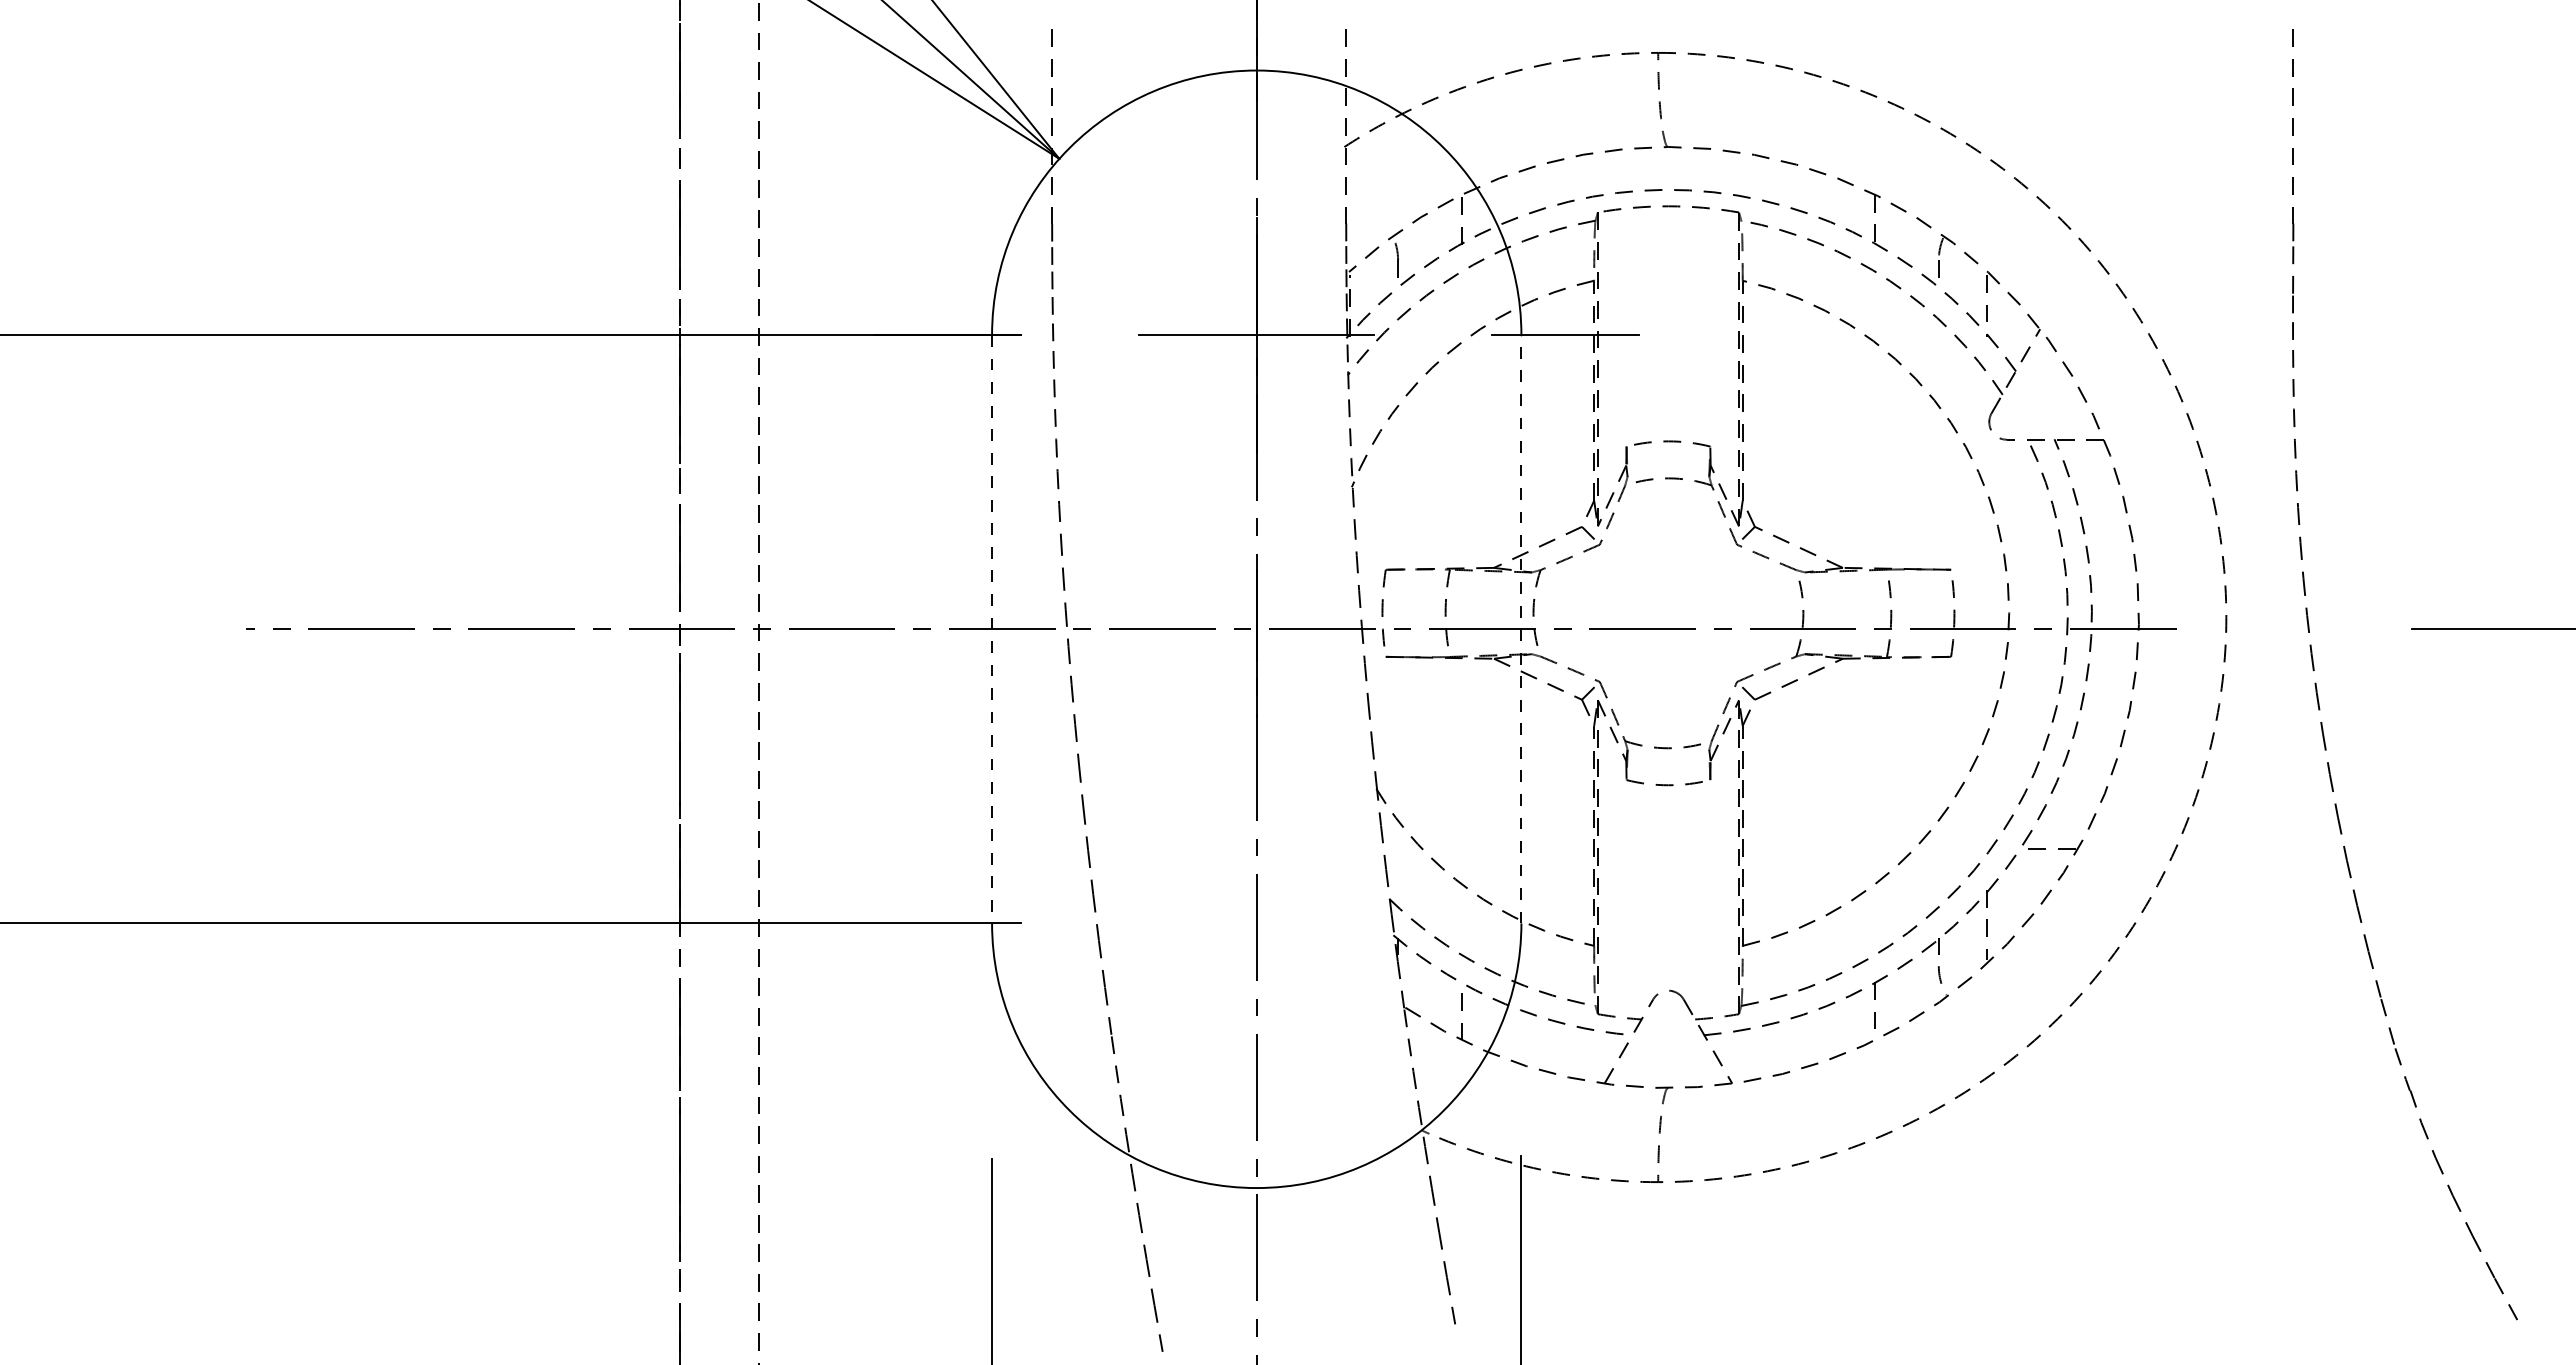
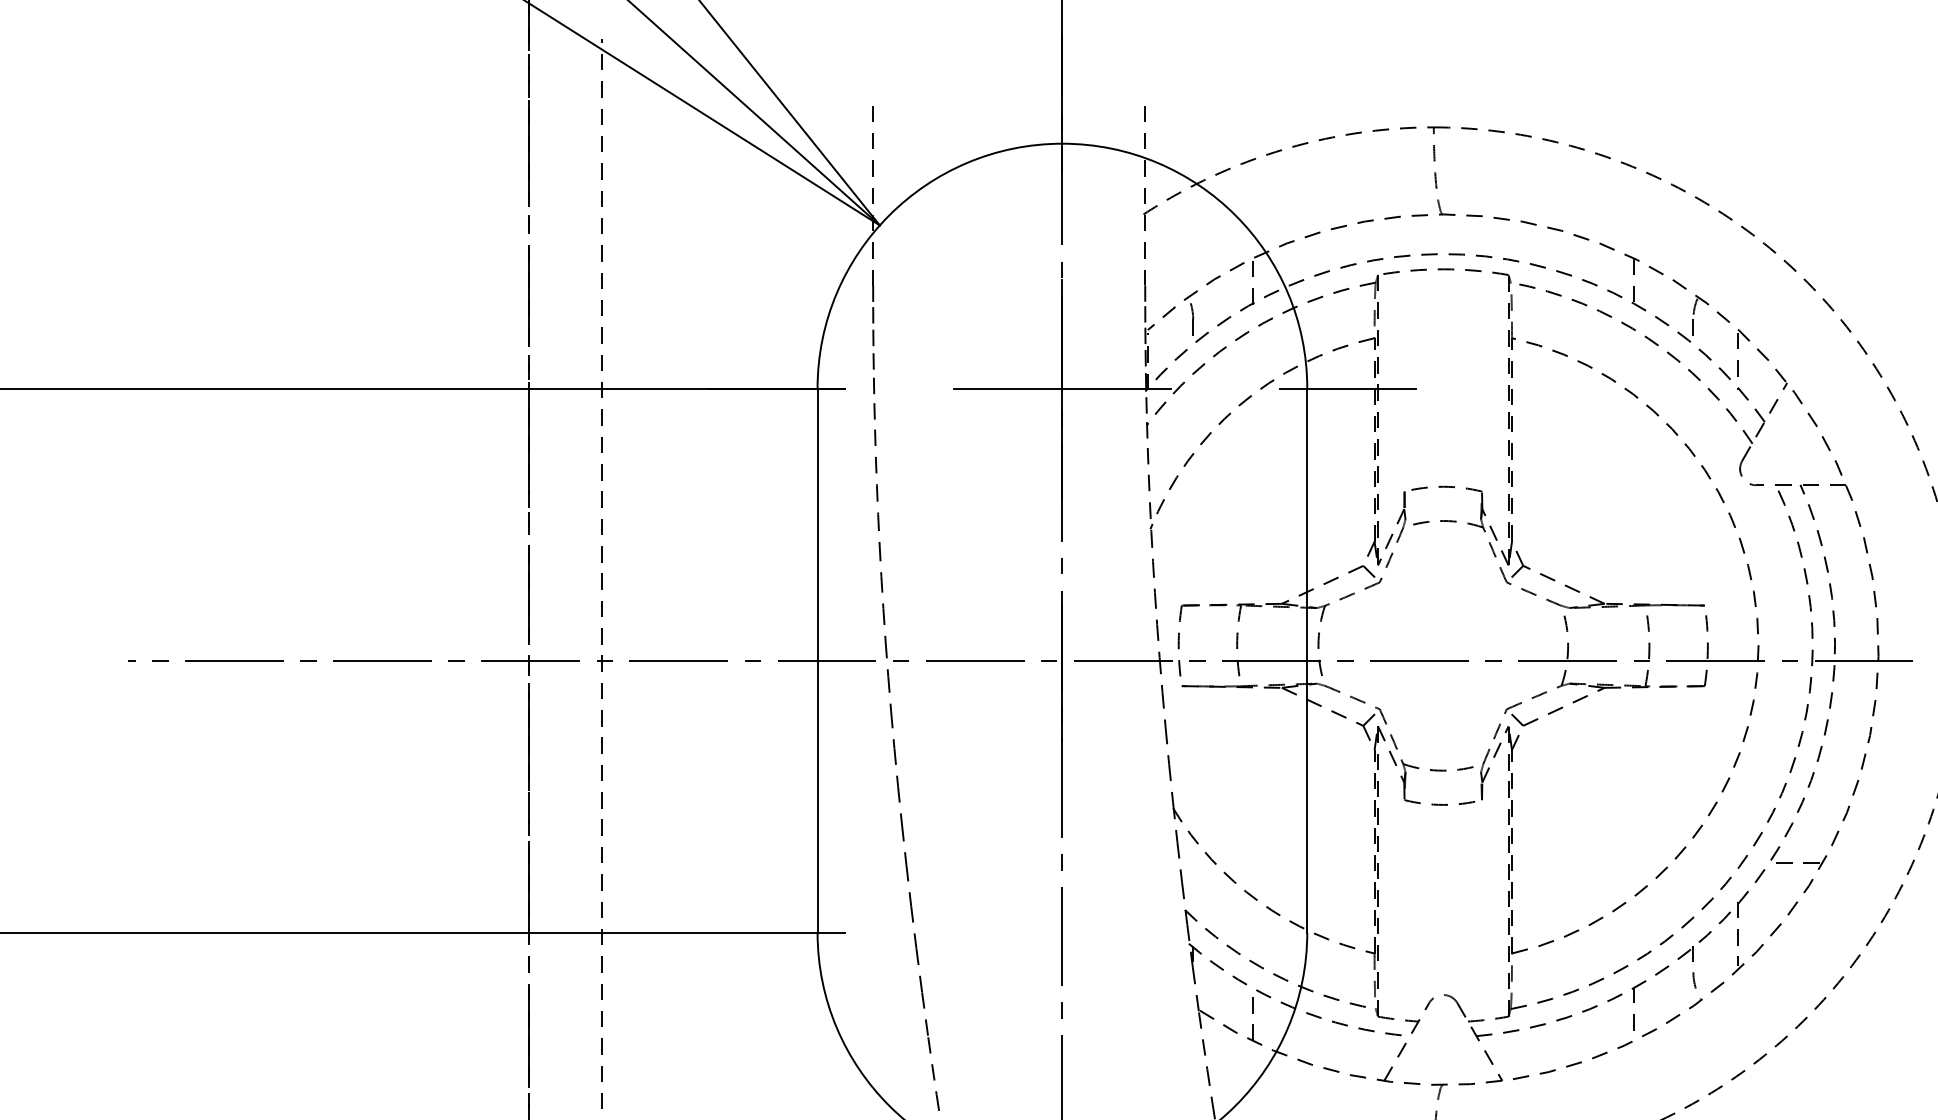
line: (1521, 628) -> (1307, 659), dashed -> solid
line: (992, 629) -> (817, 660), dashed -> solid

